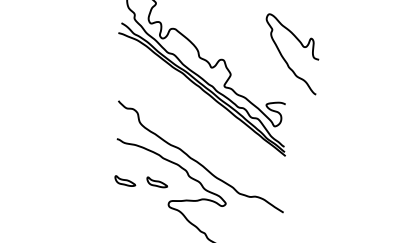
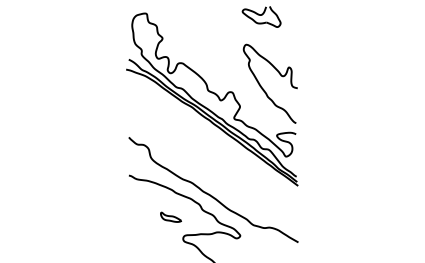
curve: (284, 58) -> (263, 88), moved
part: (124, 180) -> (138, 216), removed

